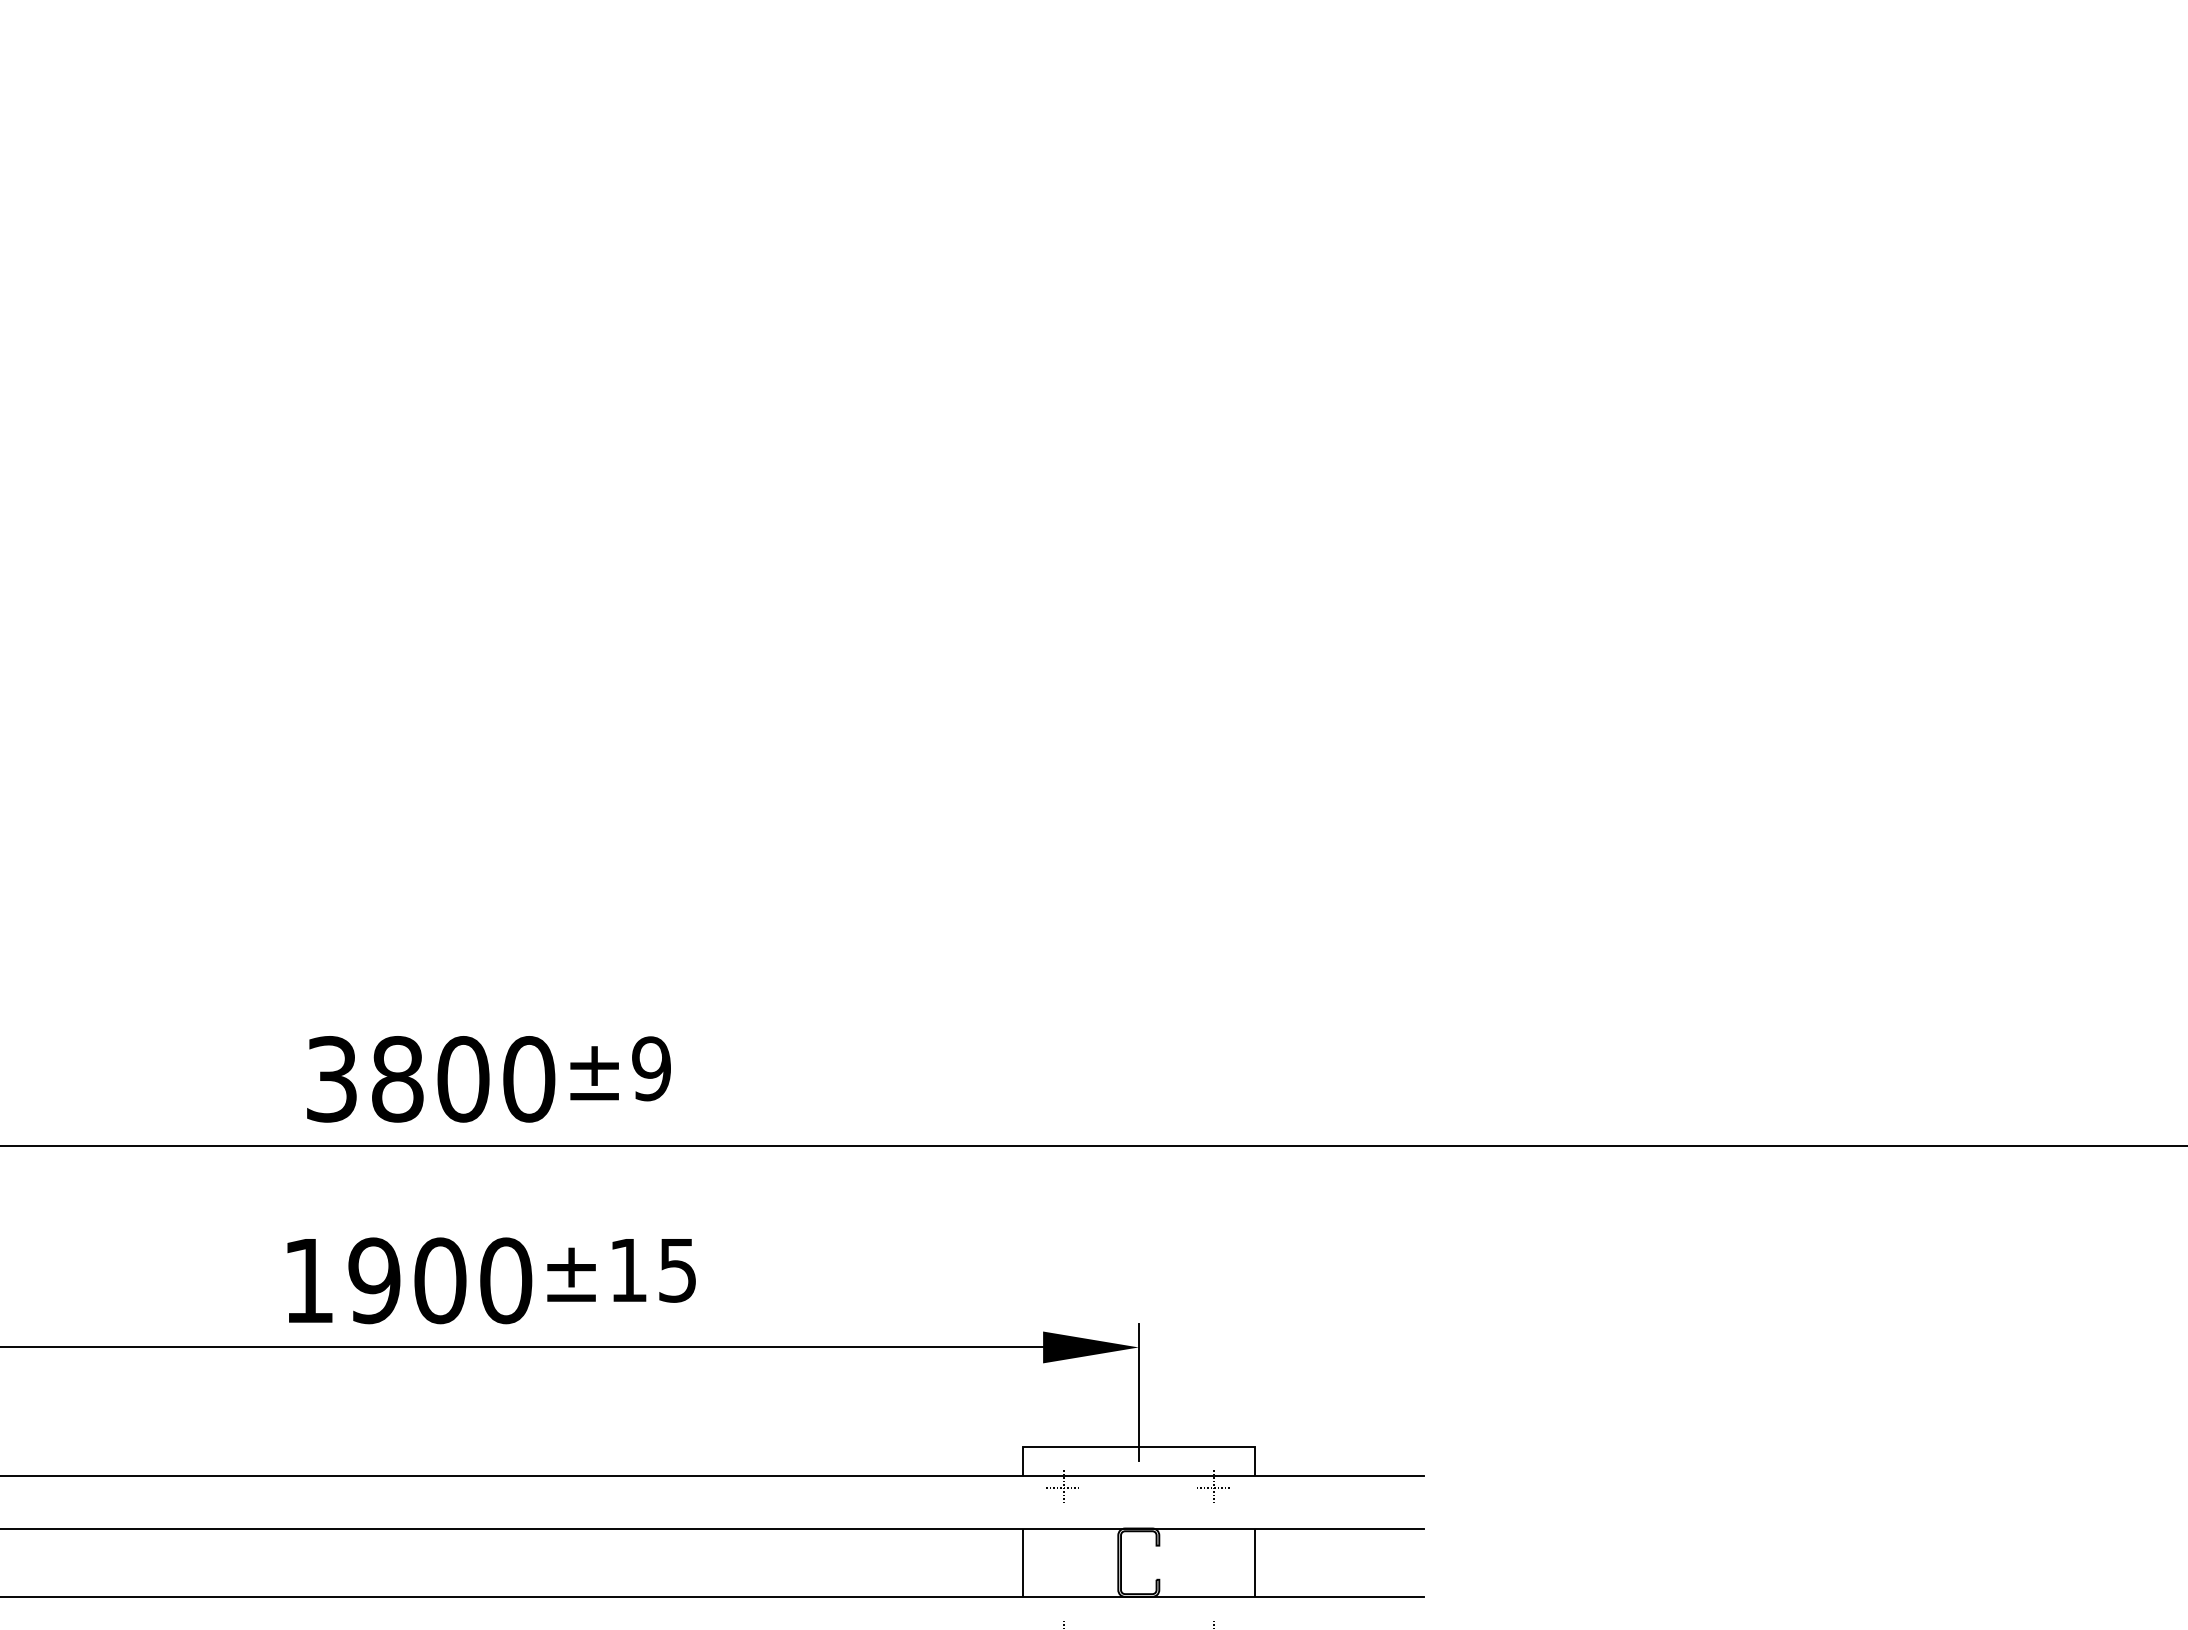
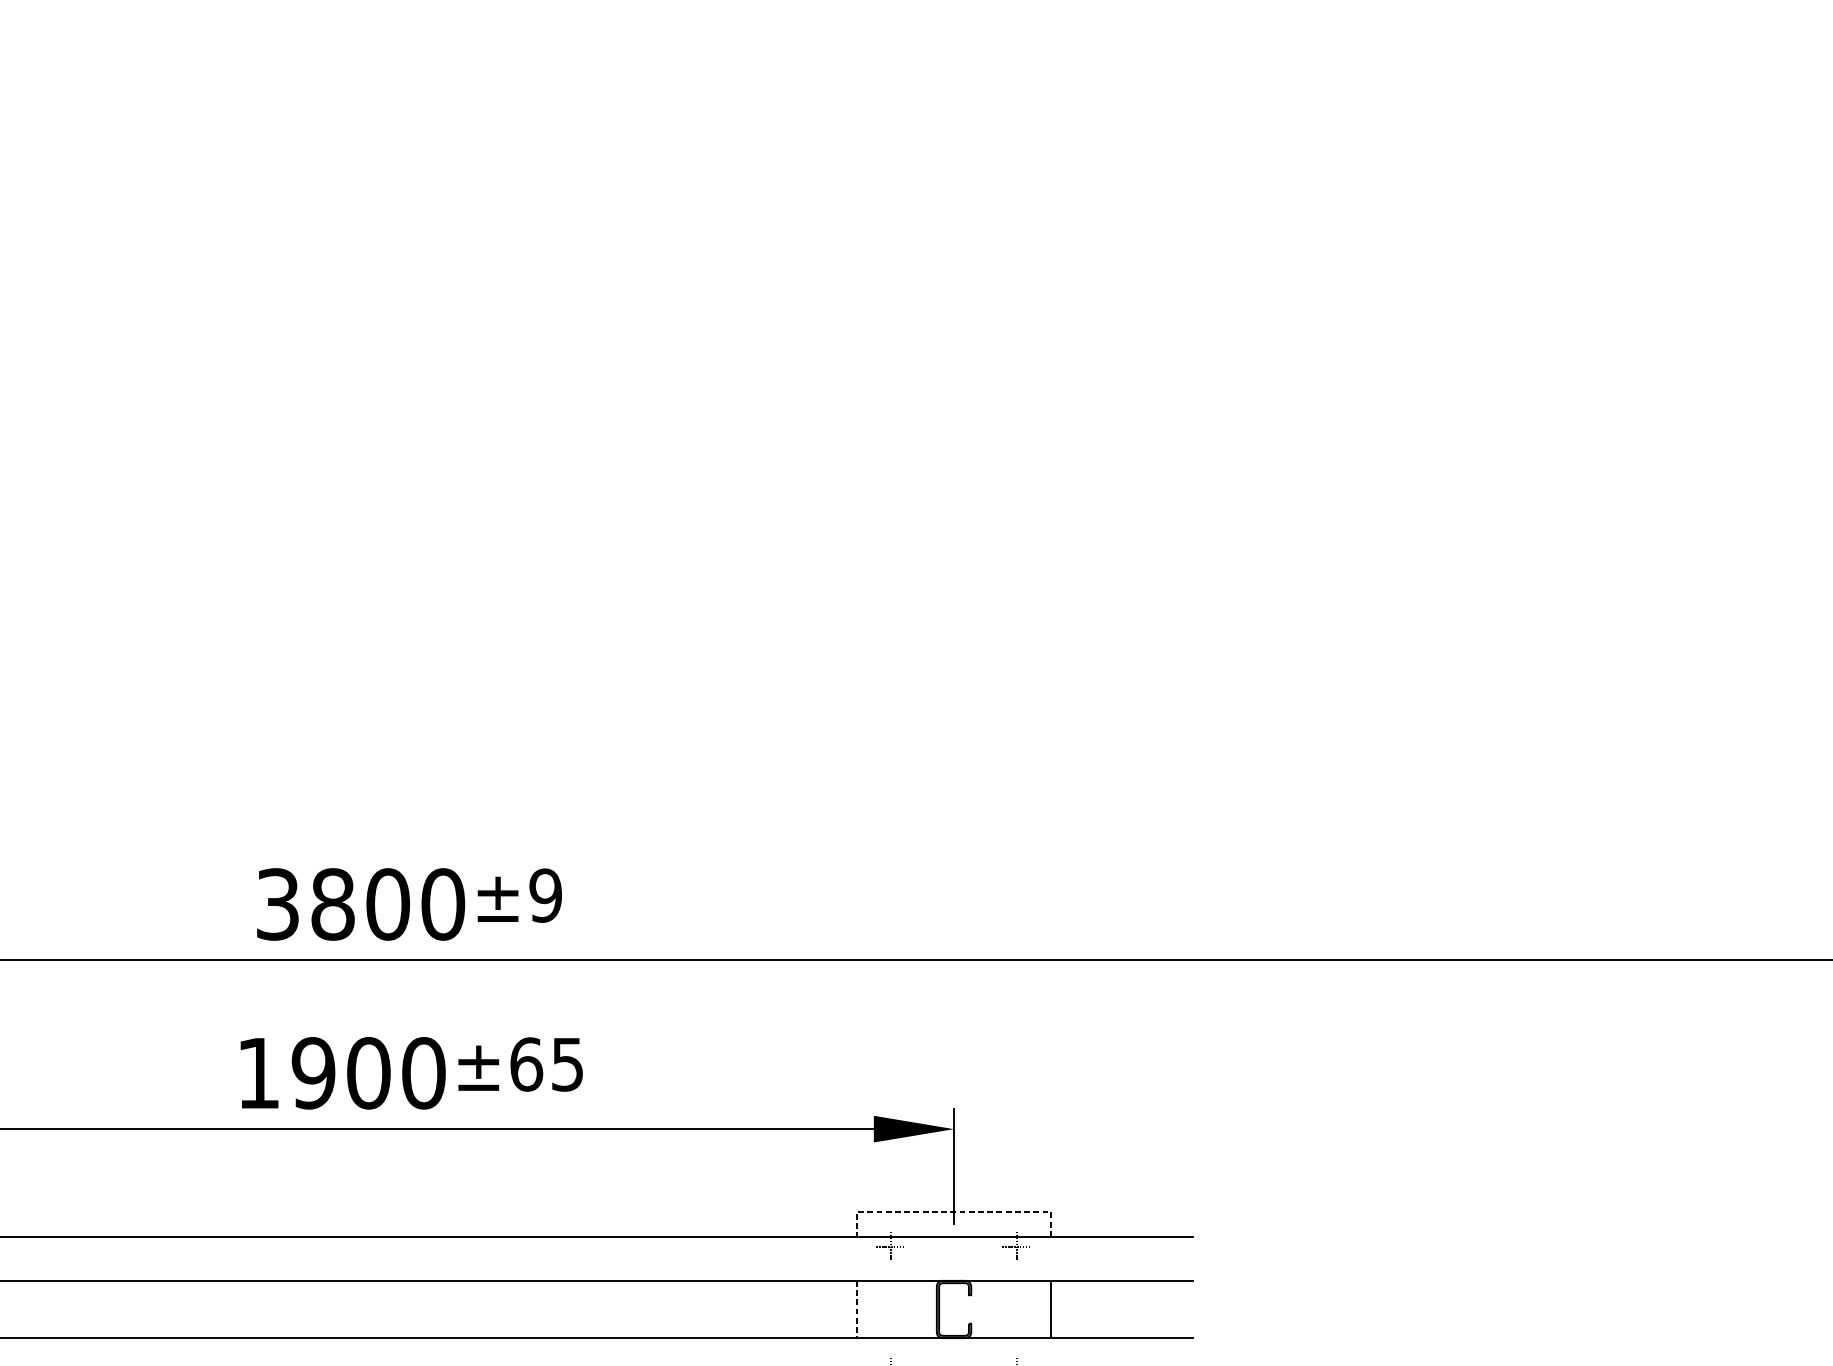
text: (628, 1269) -> (526, 1063), ±15 -> ±65
line: (1138, 1446) -> (953, 1212), solid -> dashed
line: (1022, 1563) -> (856, 1310), solid -> dashed

